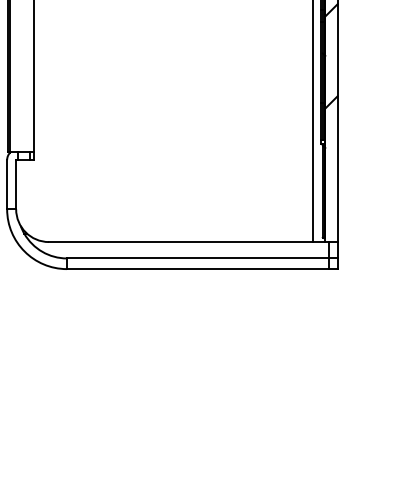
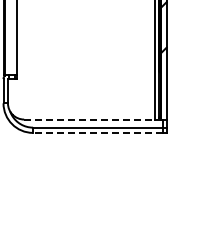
line: (181, 241) -> (89, 119), solid -> dashed
line: (197, 268) -> (97, 132), solid -> dashed

